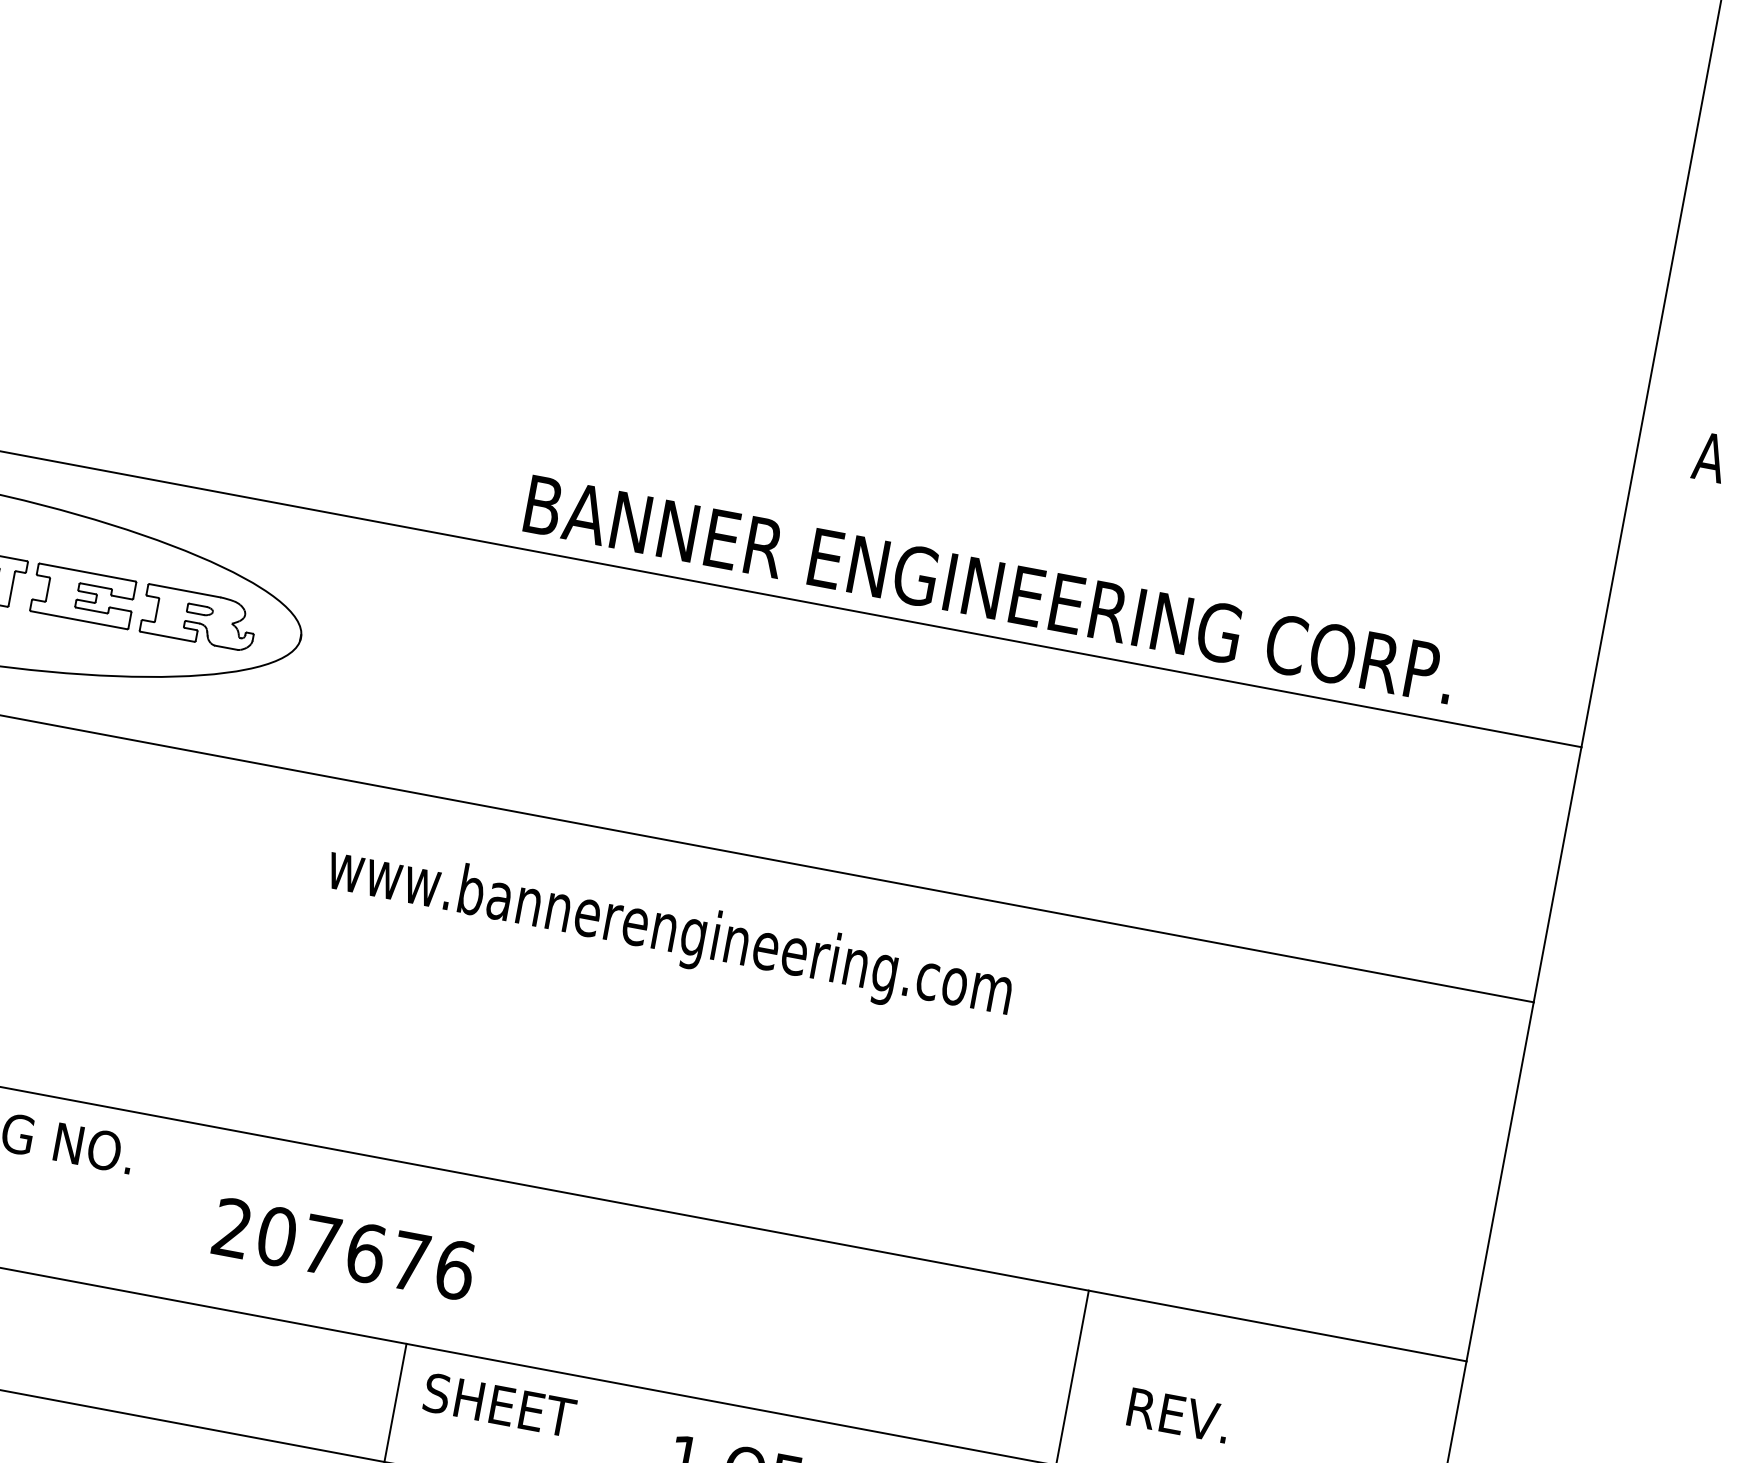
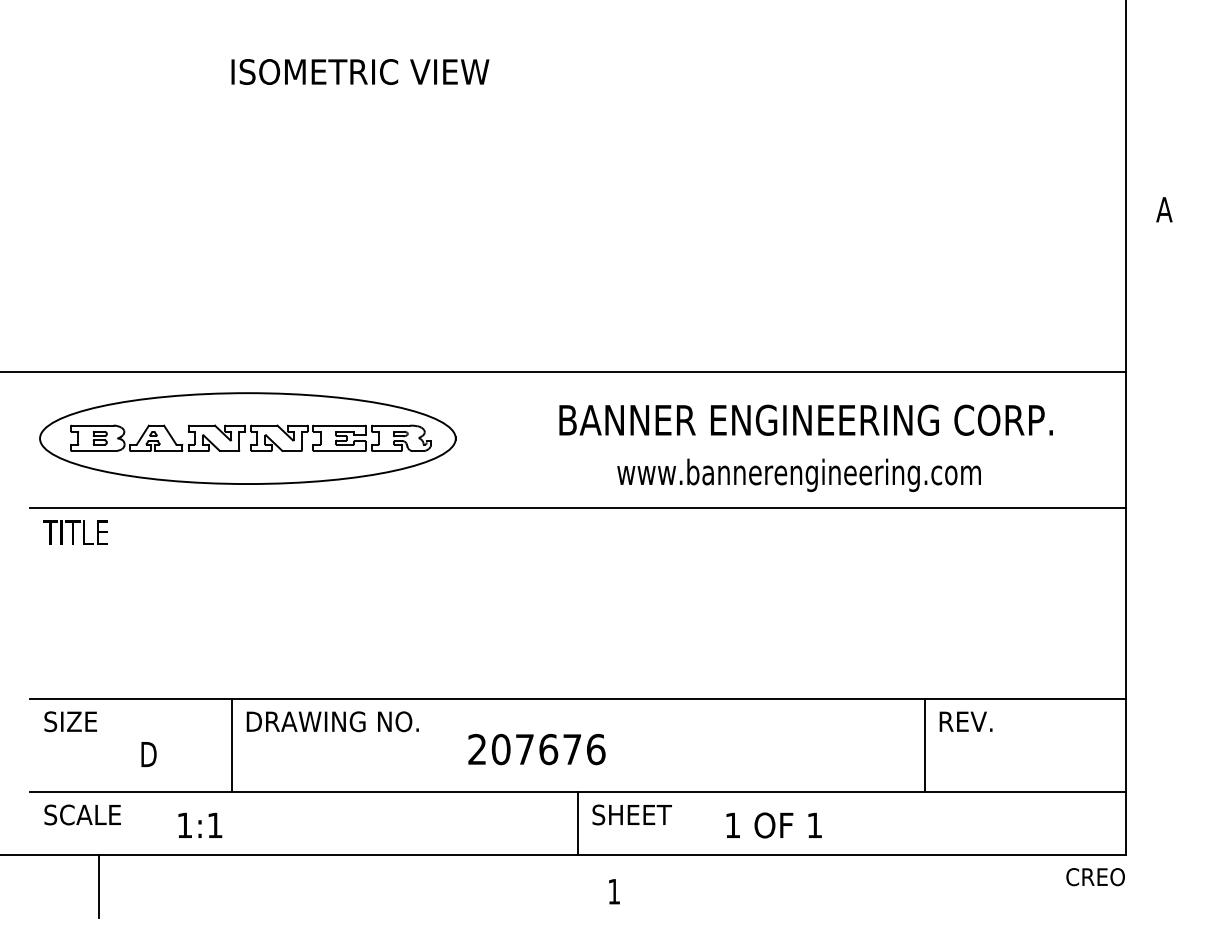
text: (989, 587) -> (805, 419), moved
text: (668, 931) -> (798, 474), moved
text: (1177, 1414) -> (965, 721), moved

